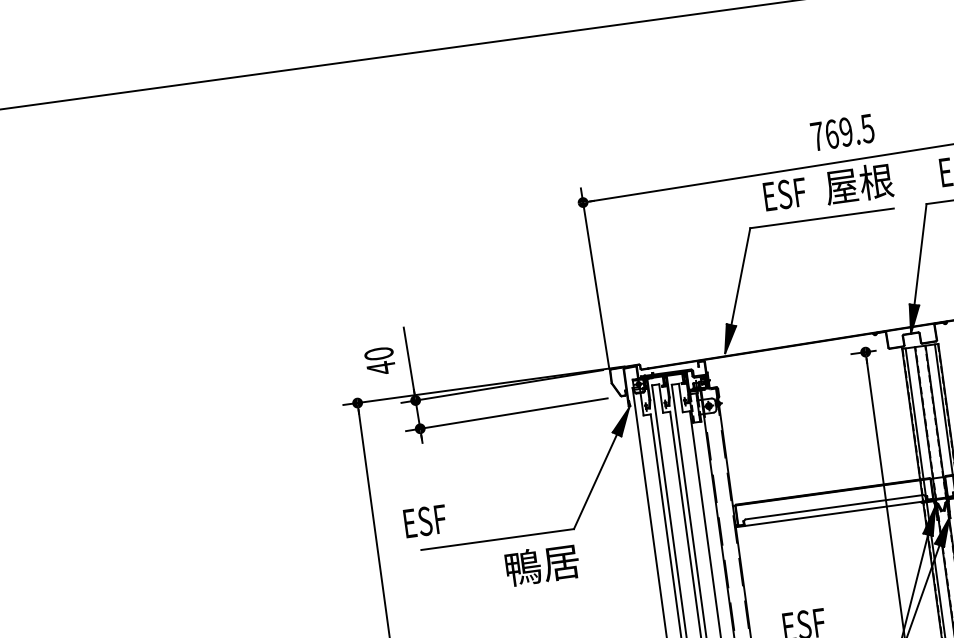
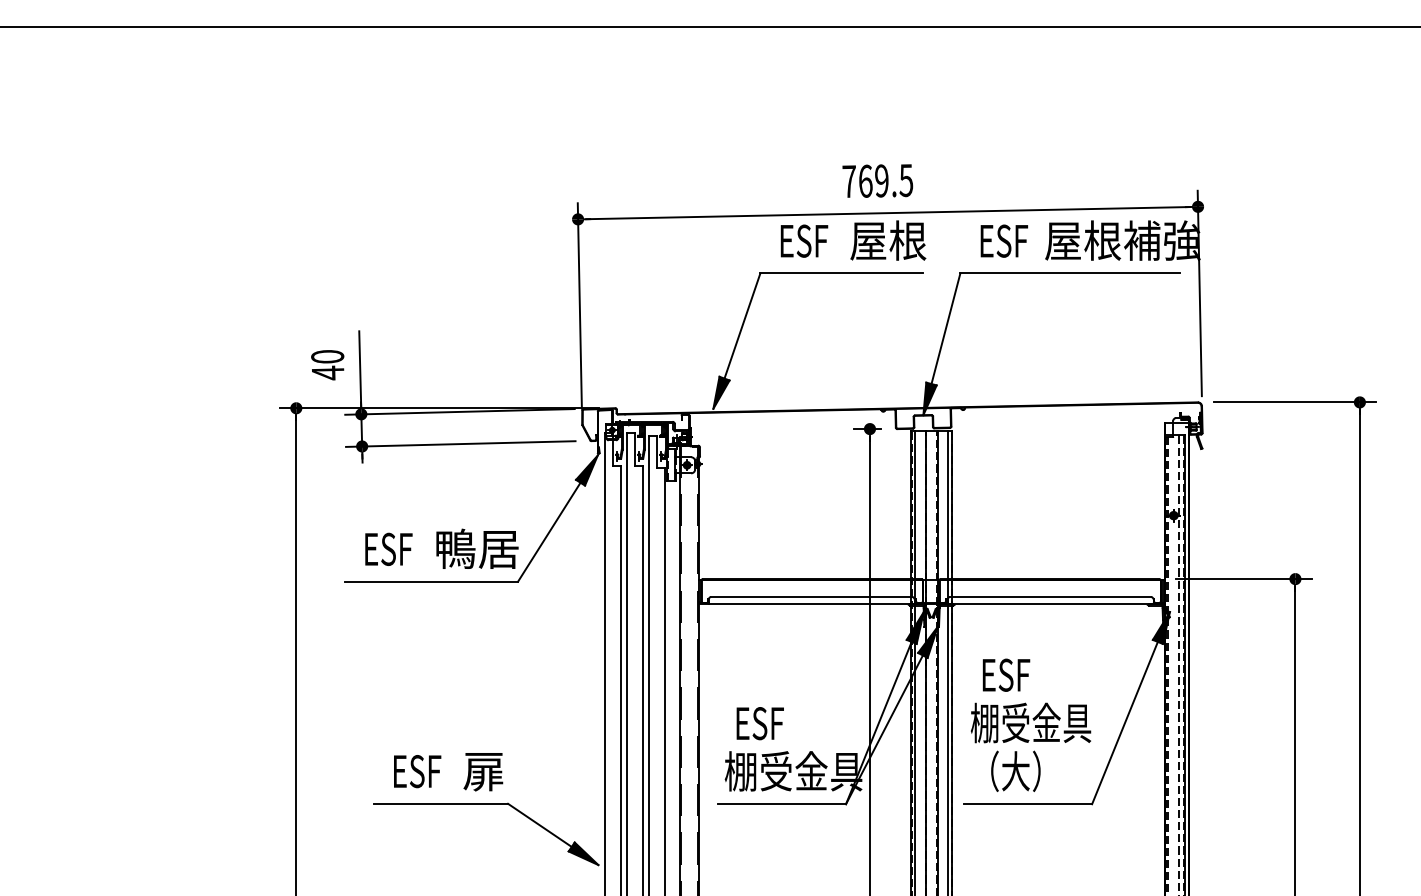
text: (425, 520) -> (388, 548), moved
text: (542, 564) -> (477, 548), moved

